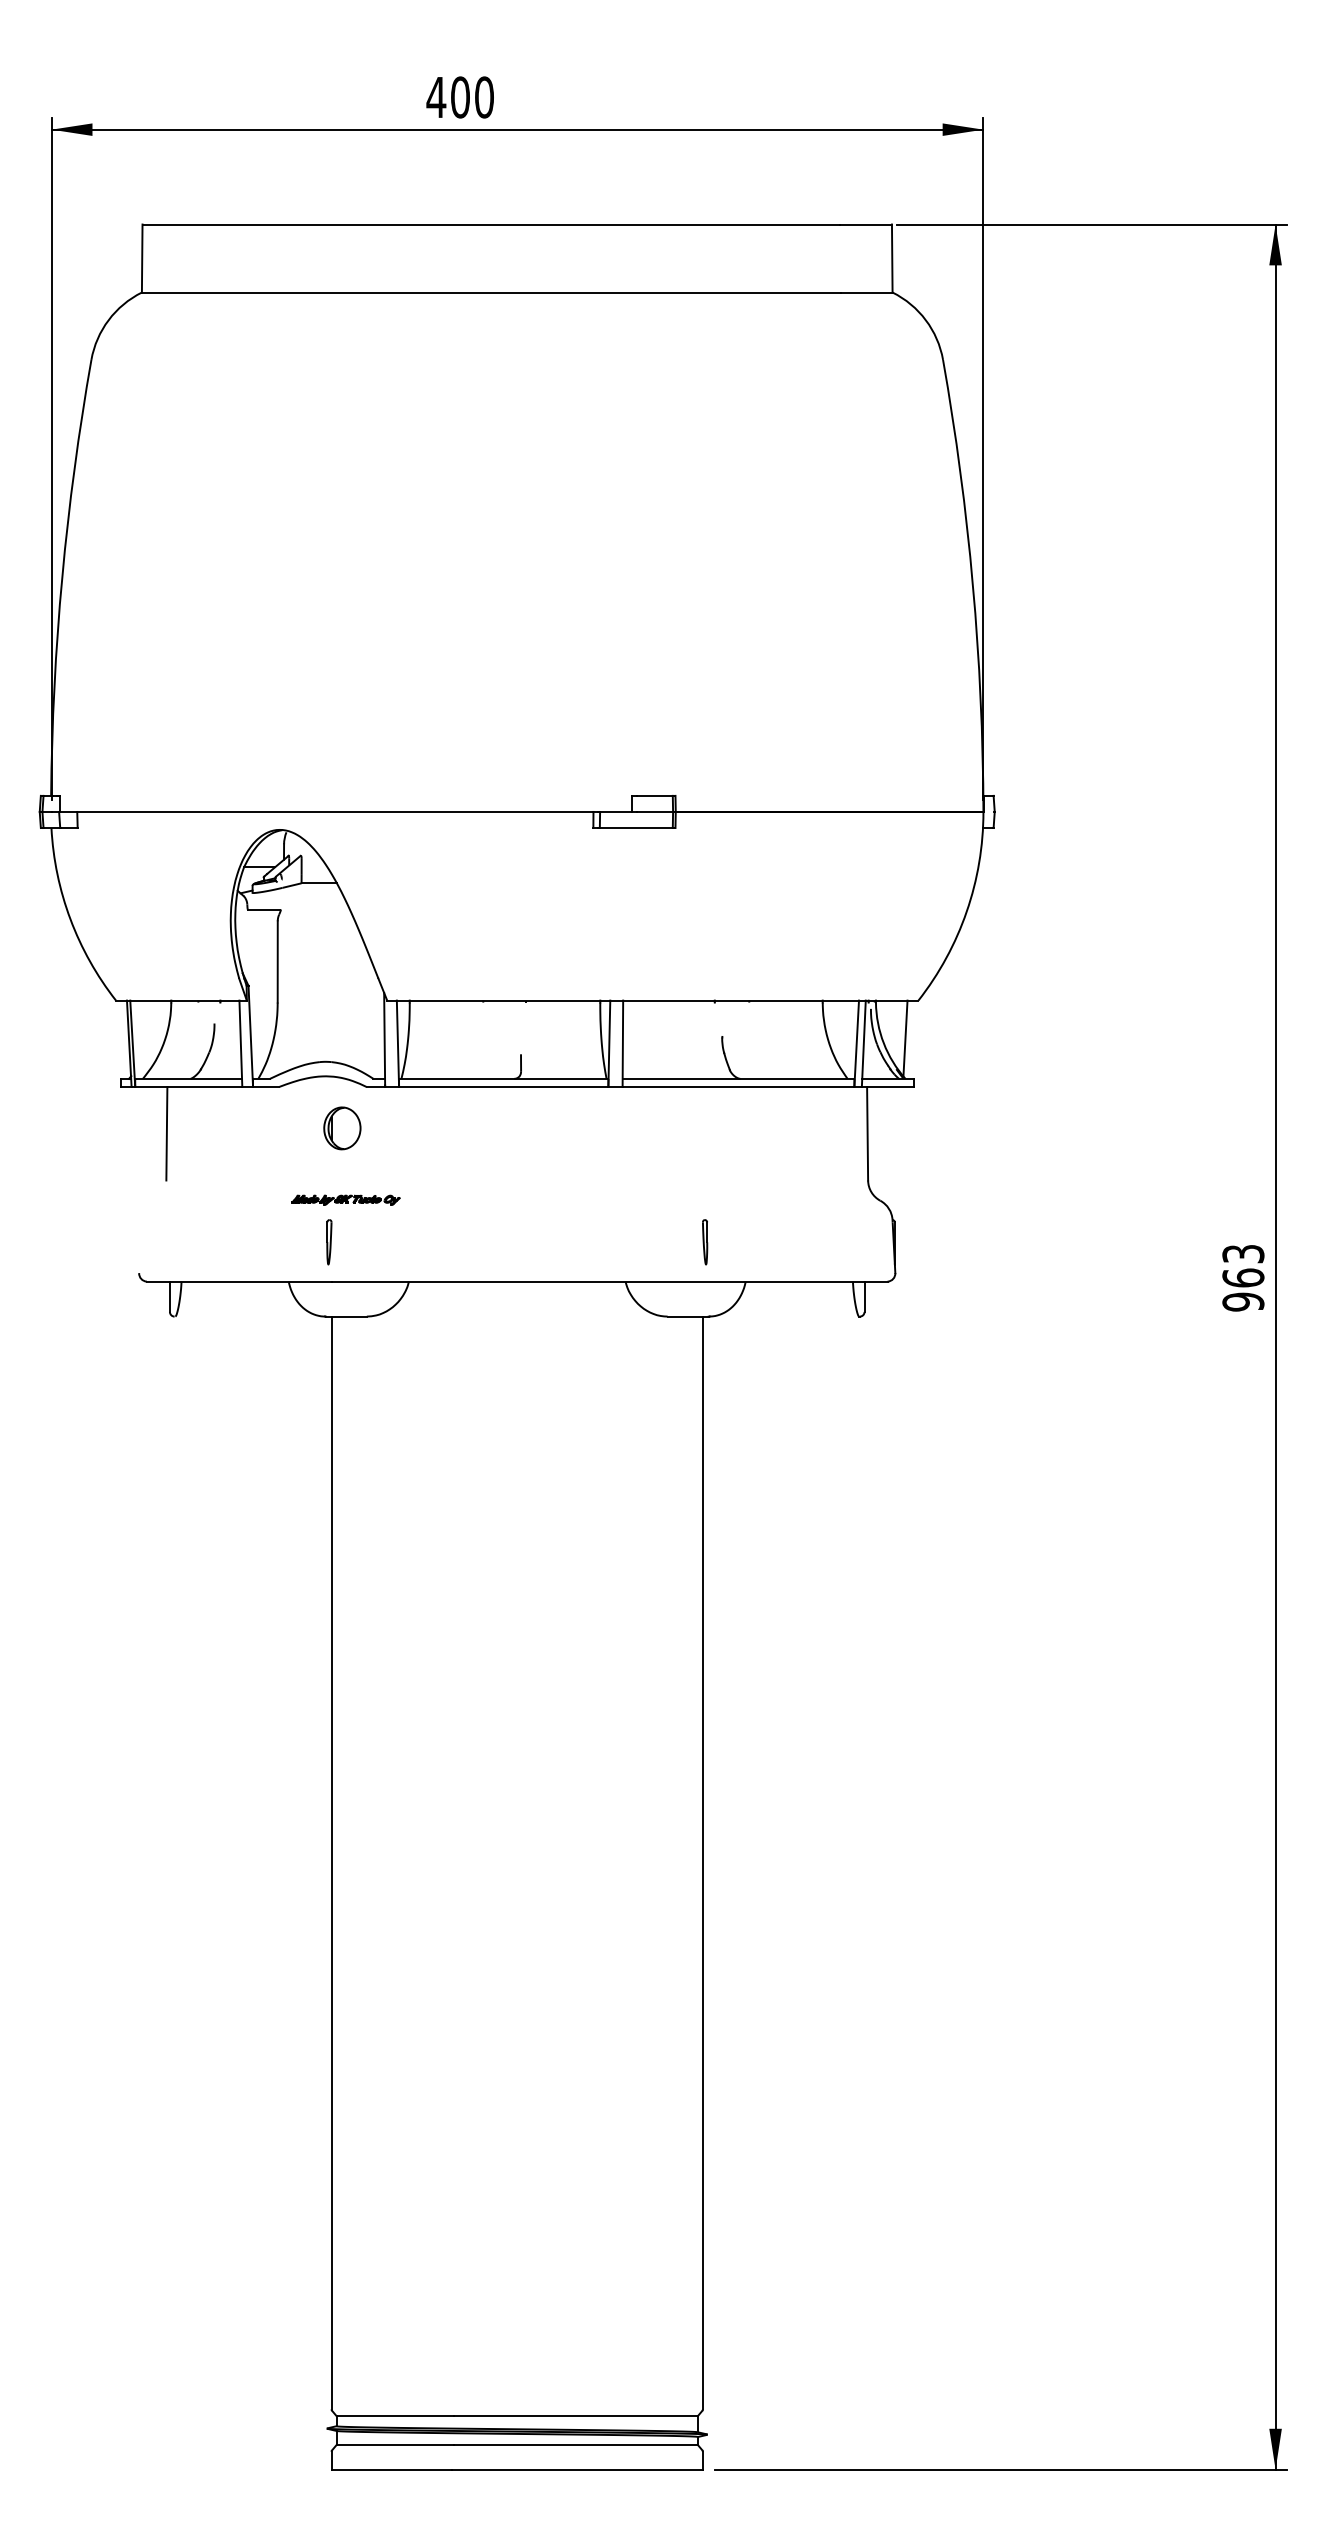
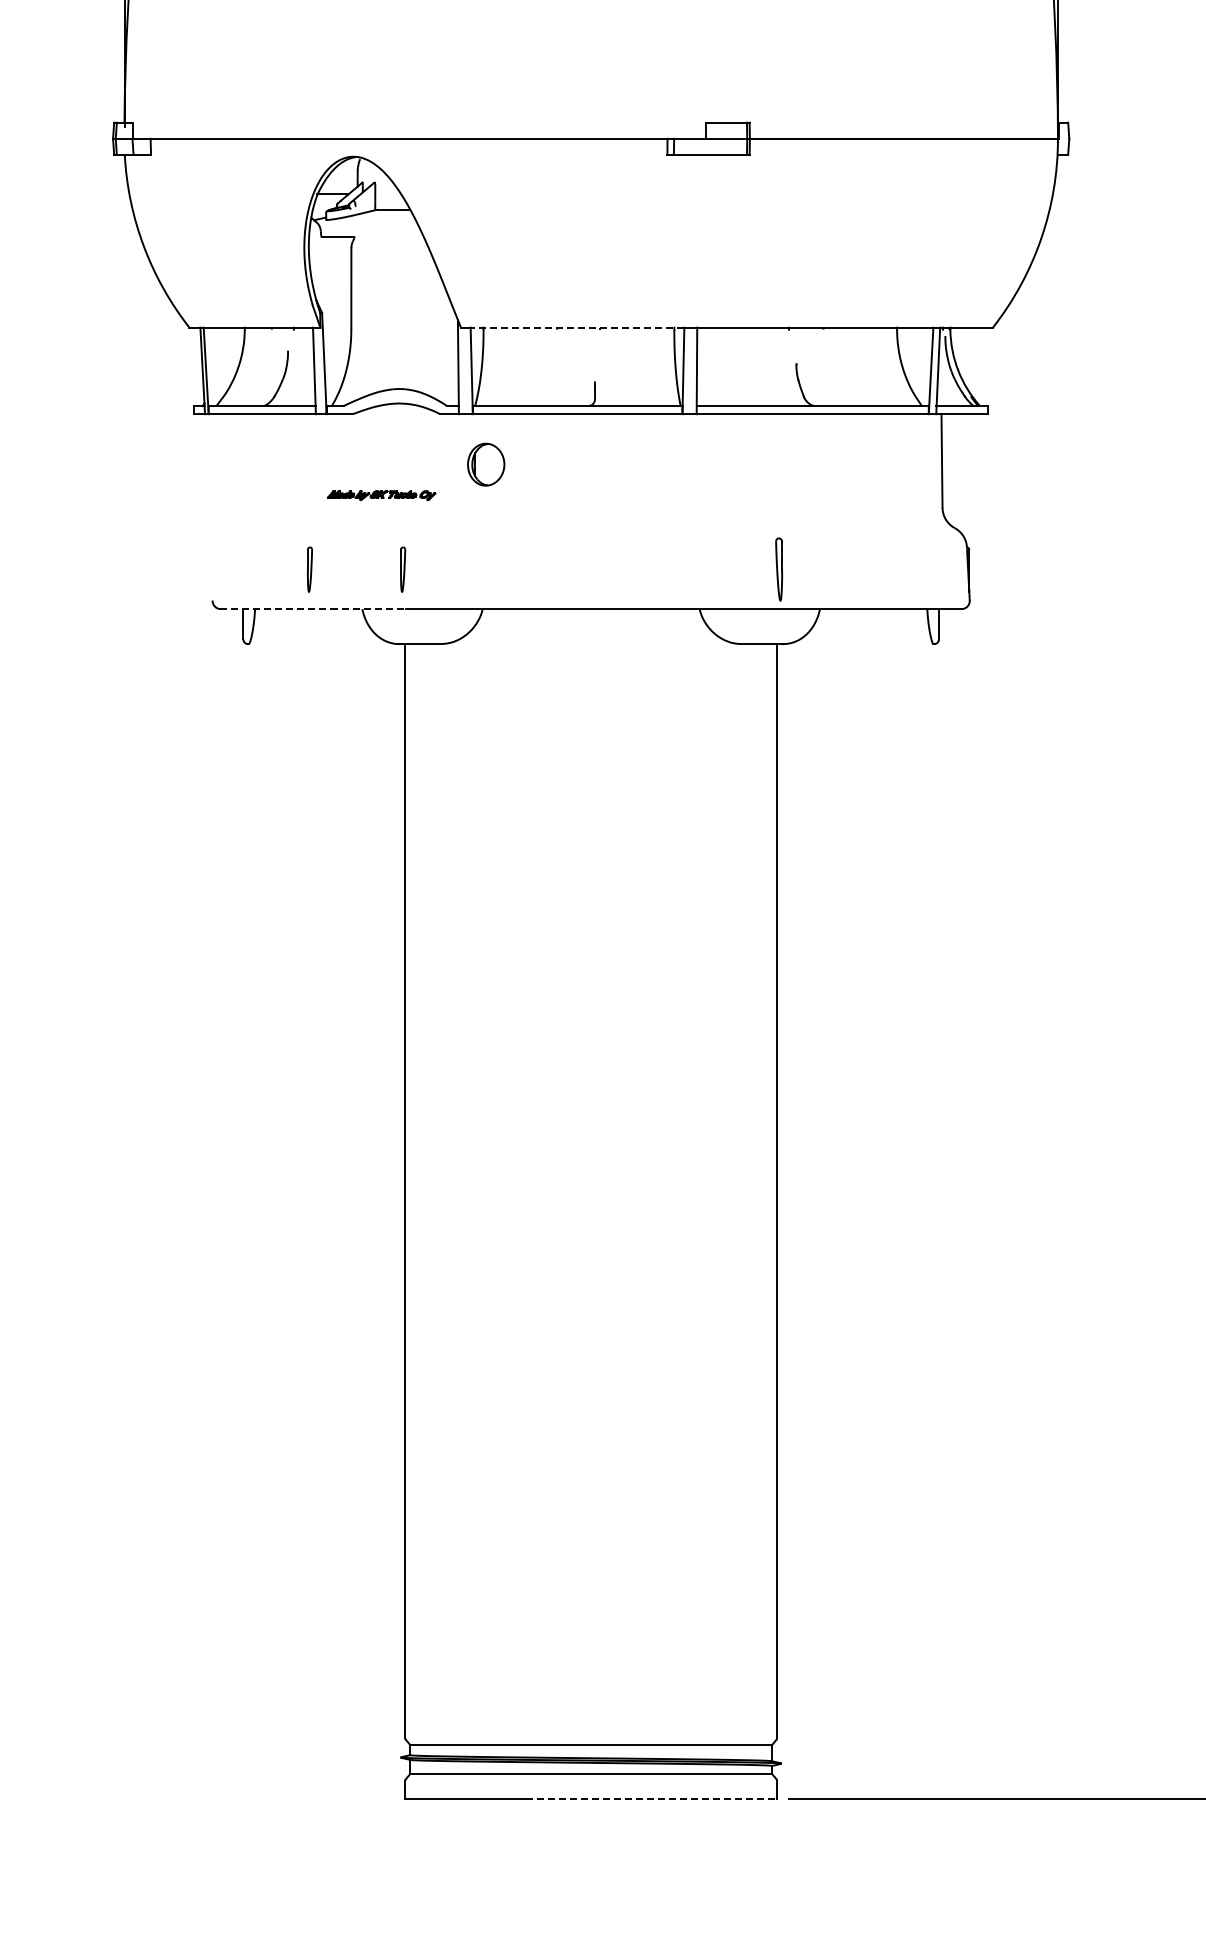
line: (503, 1000) -> (577, 327), solid -> dashed
line: (905, 1038) -> (979, 365), removed
part: (342, 1128) -> (486, 464), moved
line: (166, 1133) -> (239, 460), removed
part: (345, 1199) -> (381, 494), moved
part: (236, 1242) -> (310, 569), added
part: (705, 1242) -> (779, 569), size x1.4
line: (239, 1281) -> (313, 608), solid -> dashed
line: (577, 2469) -> (651, 1798), solid -> dashed

